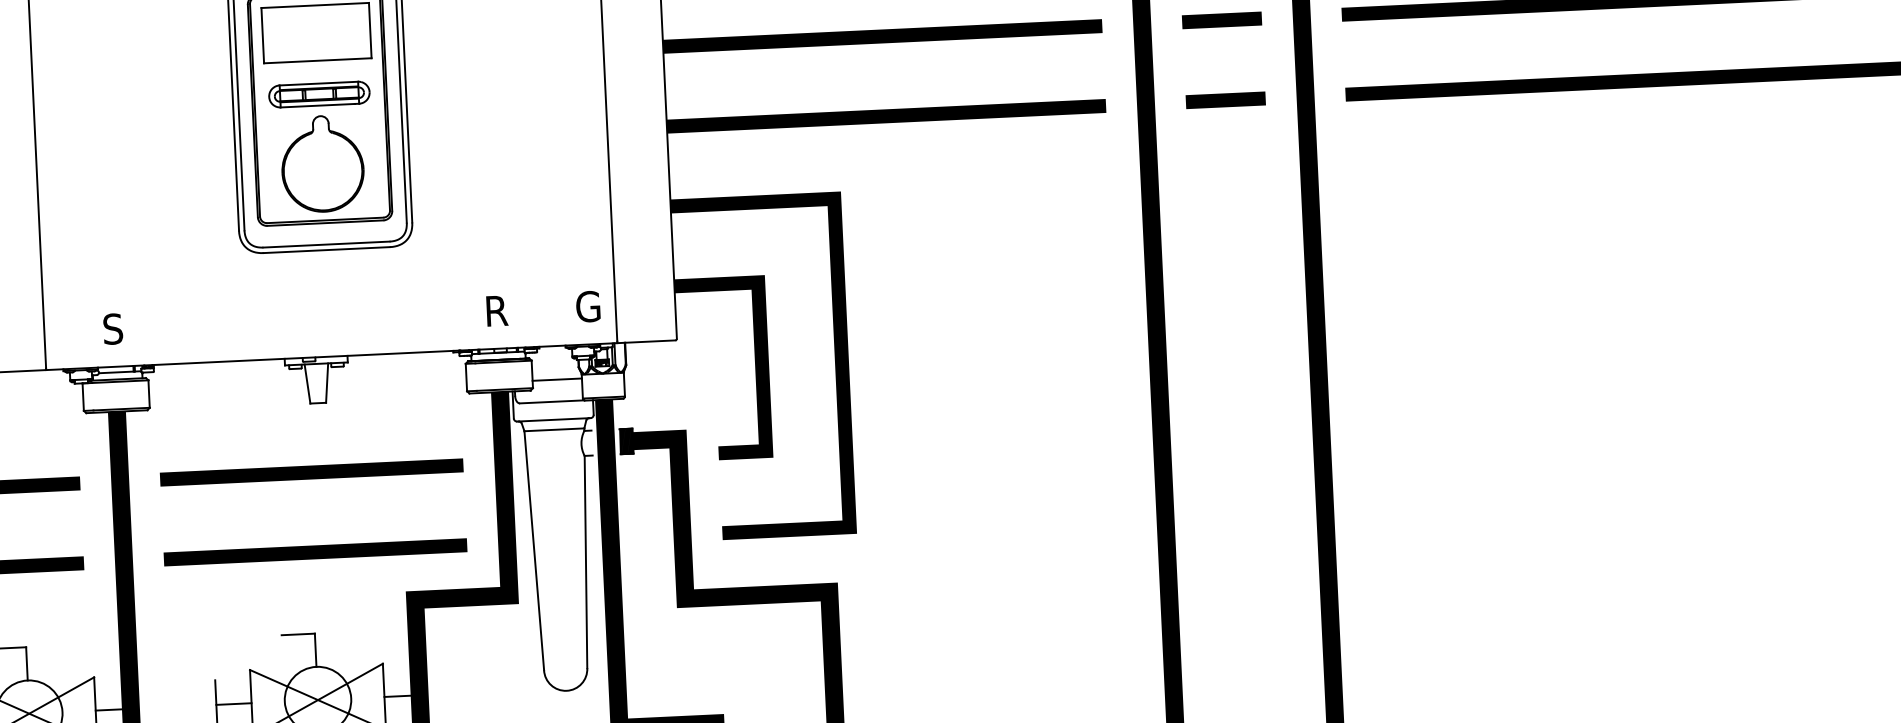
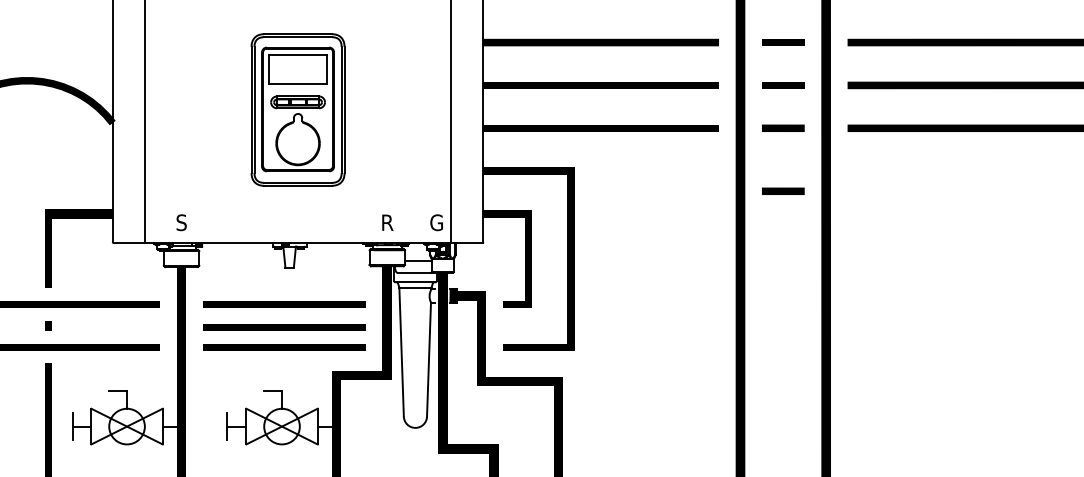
line: (1231, 216) -> (783, 190), added
line: (313, 515) -> (284, 327), added

